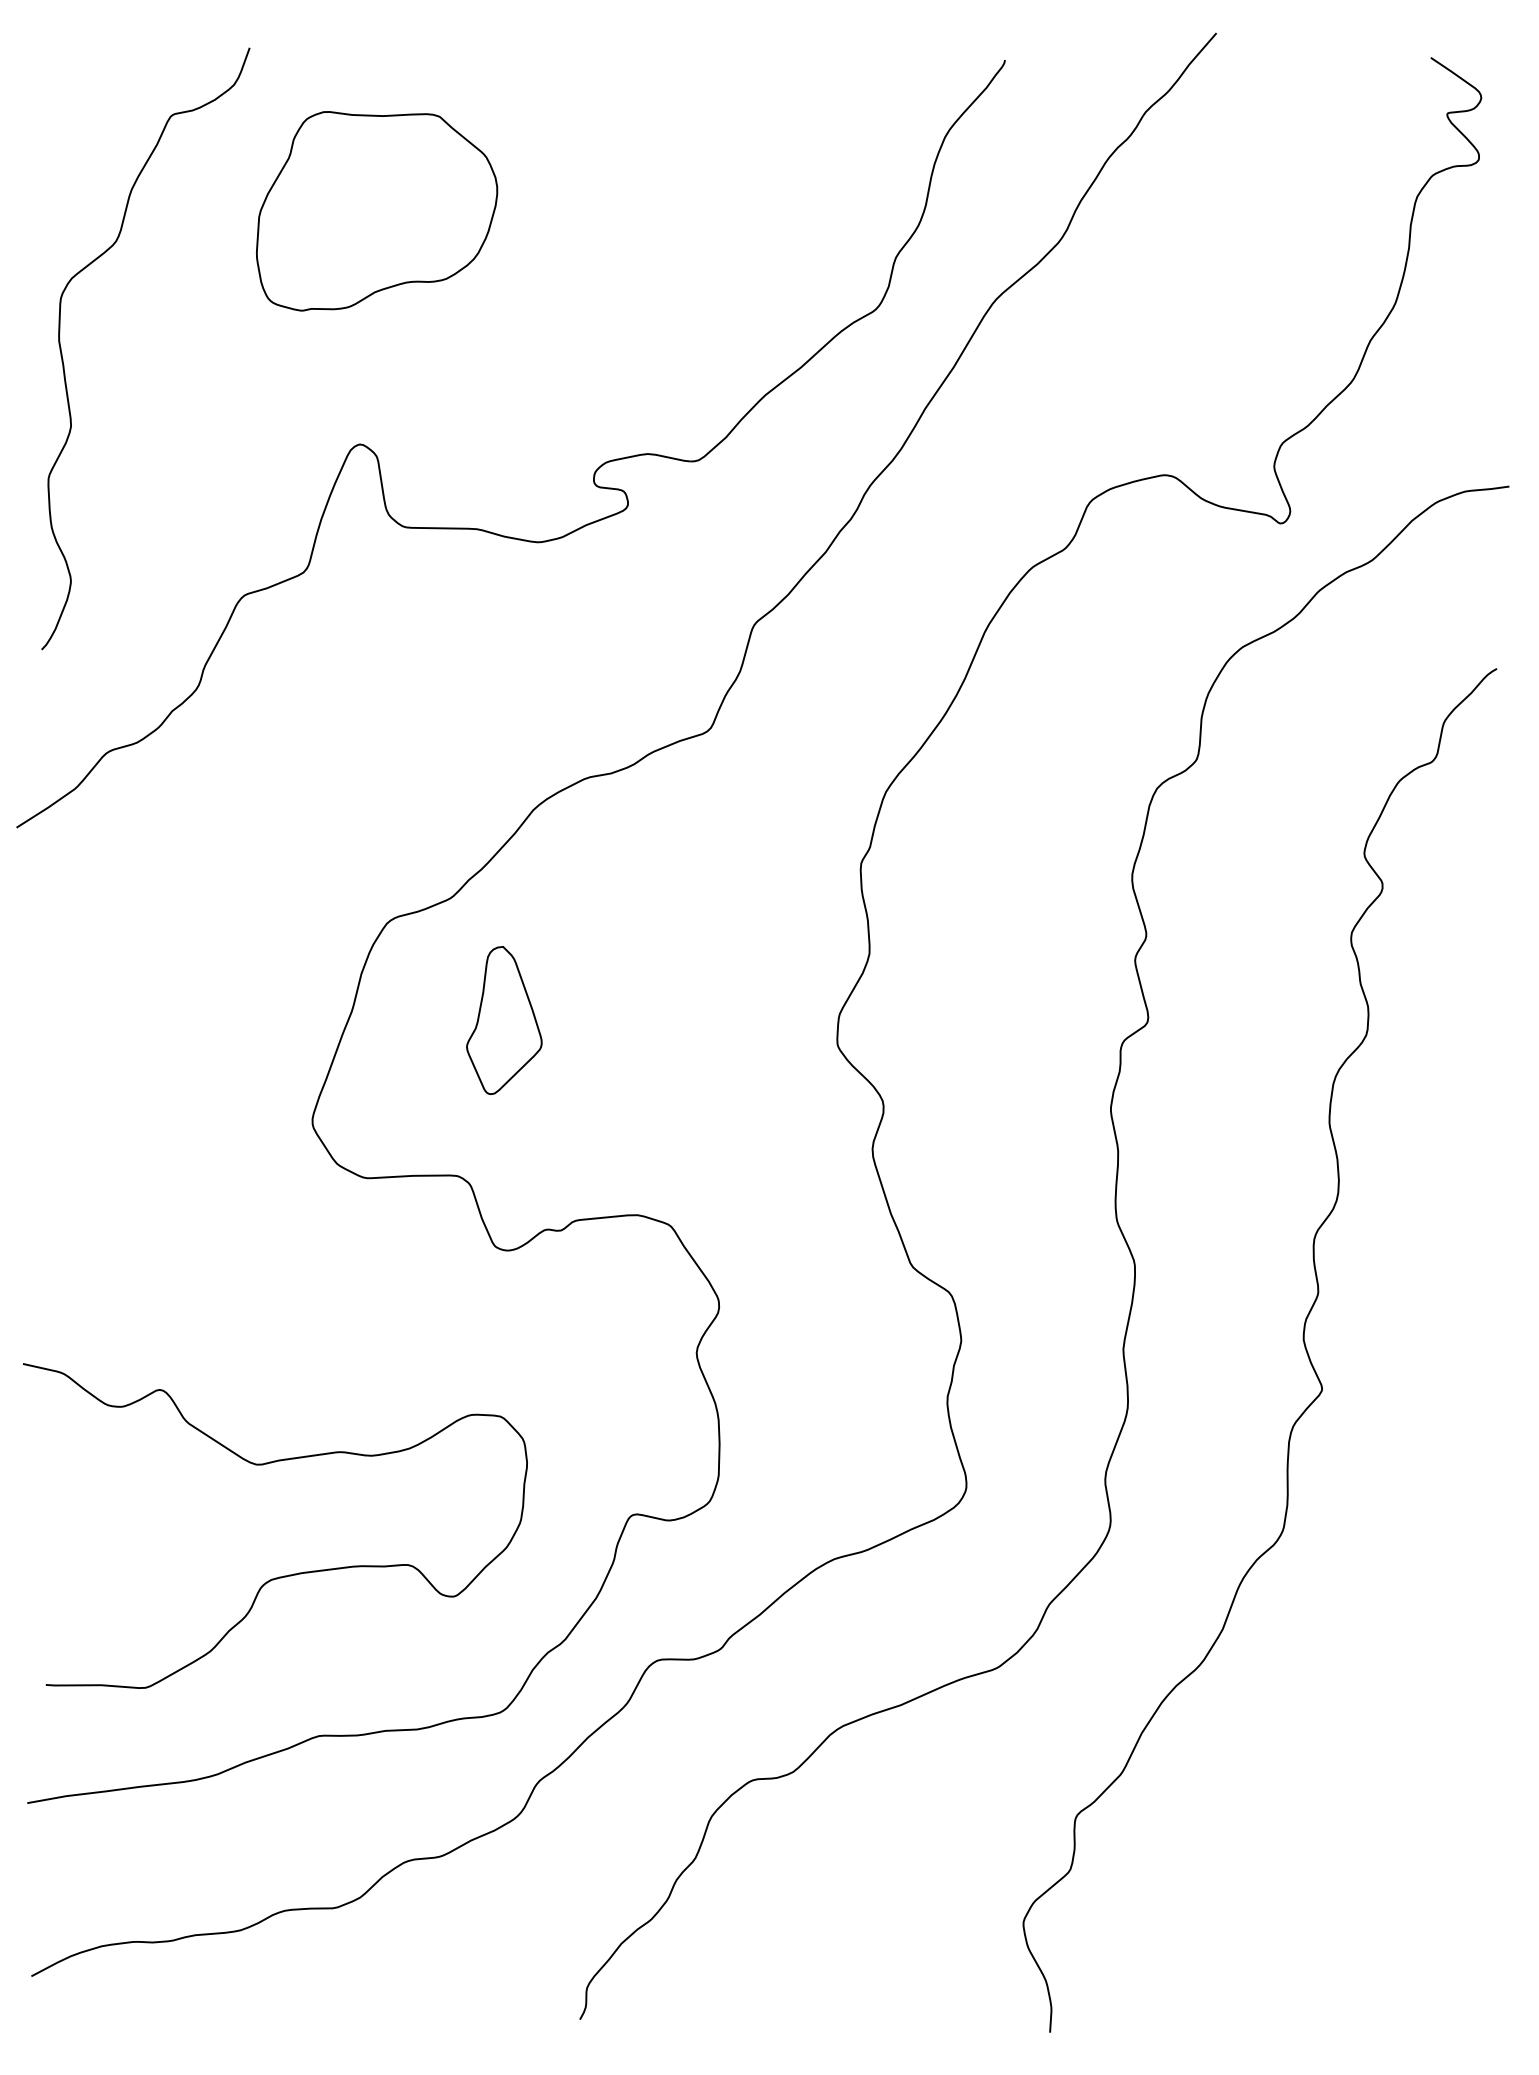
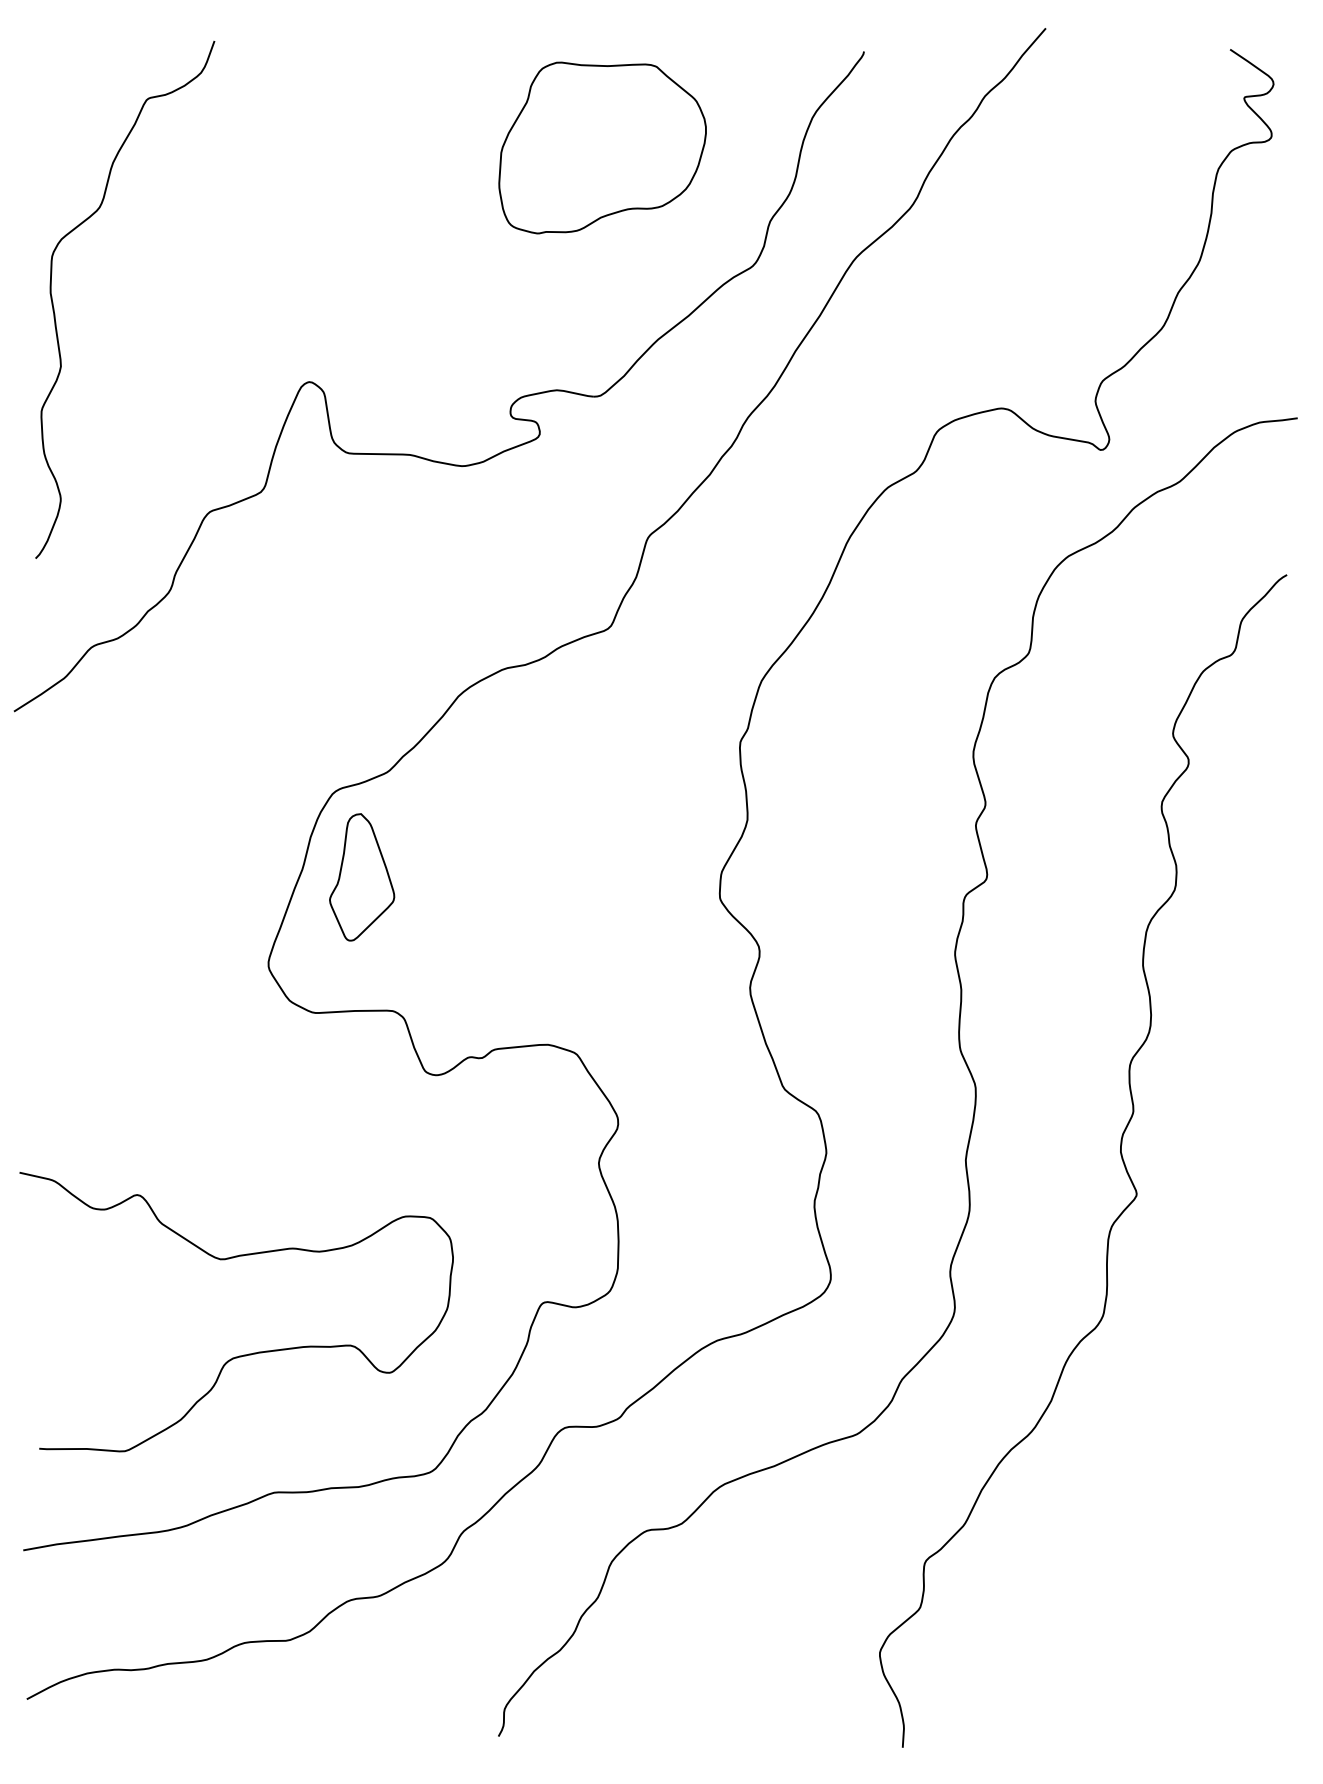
part: (377, 211) -> (603, 148), moved
part: (504, 1020) -> (362, 877), moved

